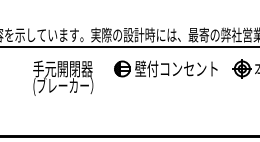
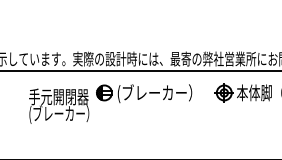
text: (176, 69) -> (158, 93), 壁付コンセント -> (ブレーカー）
text: (63, 77) -> (59, 105), moved

